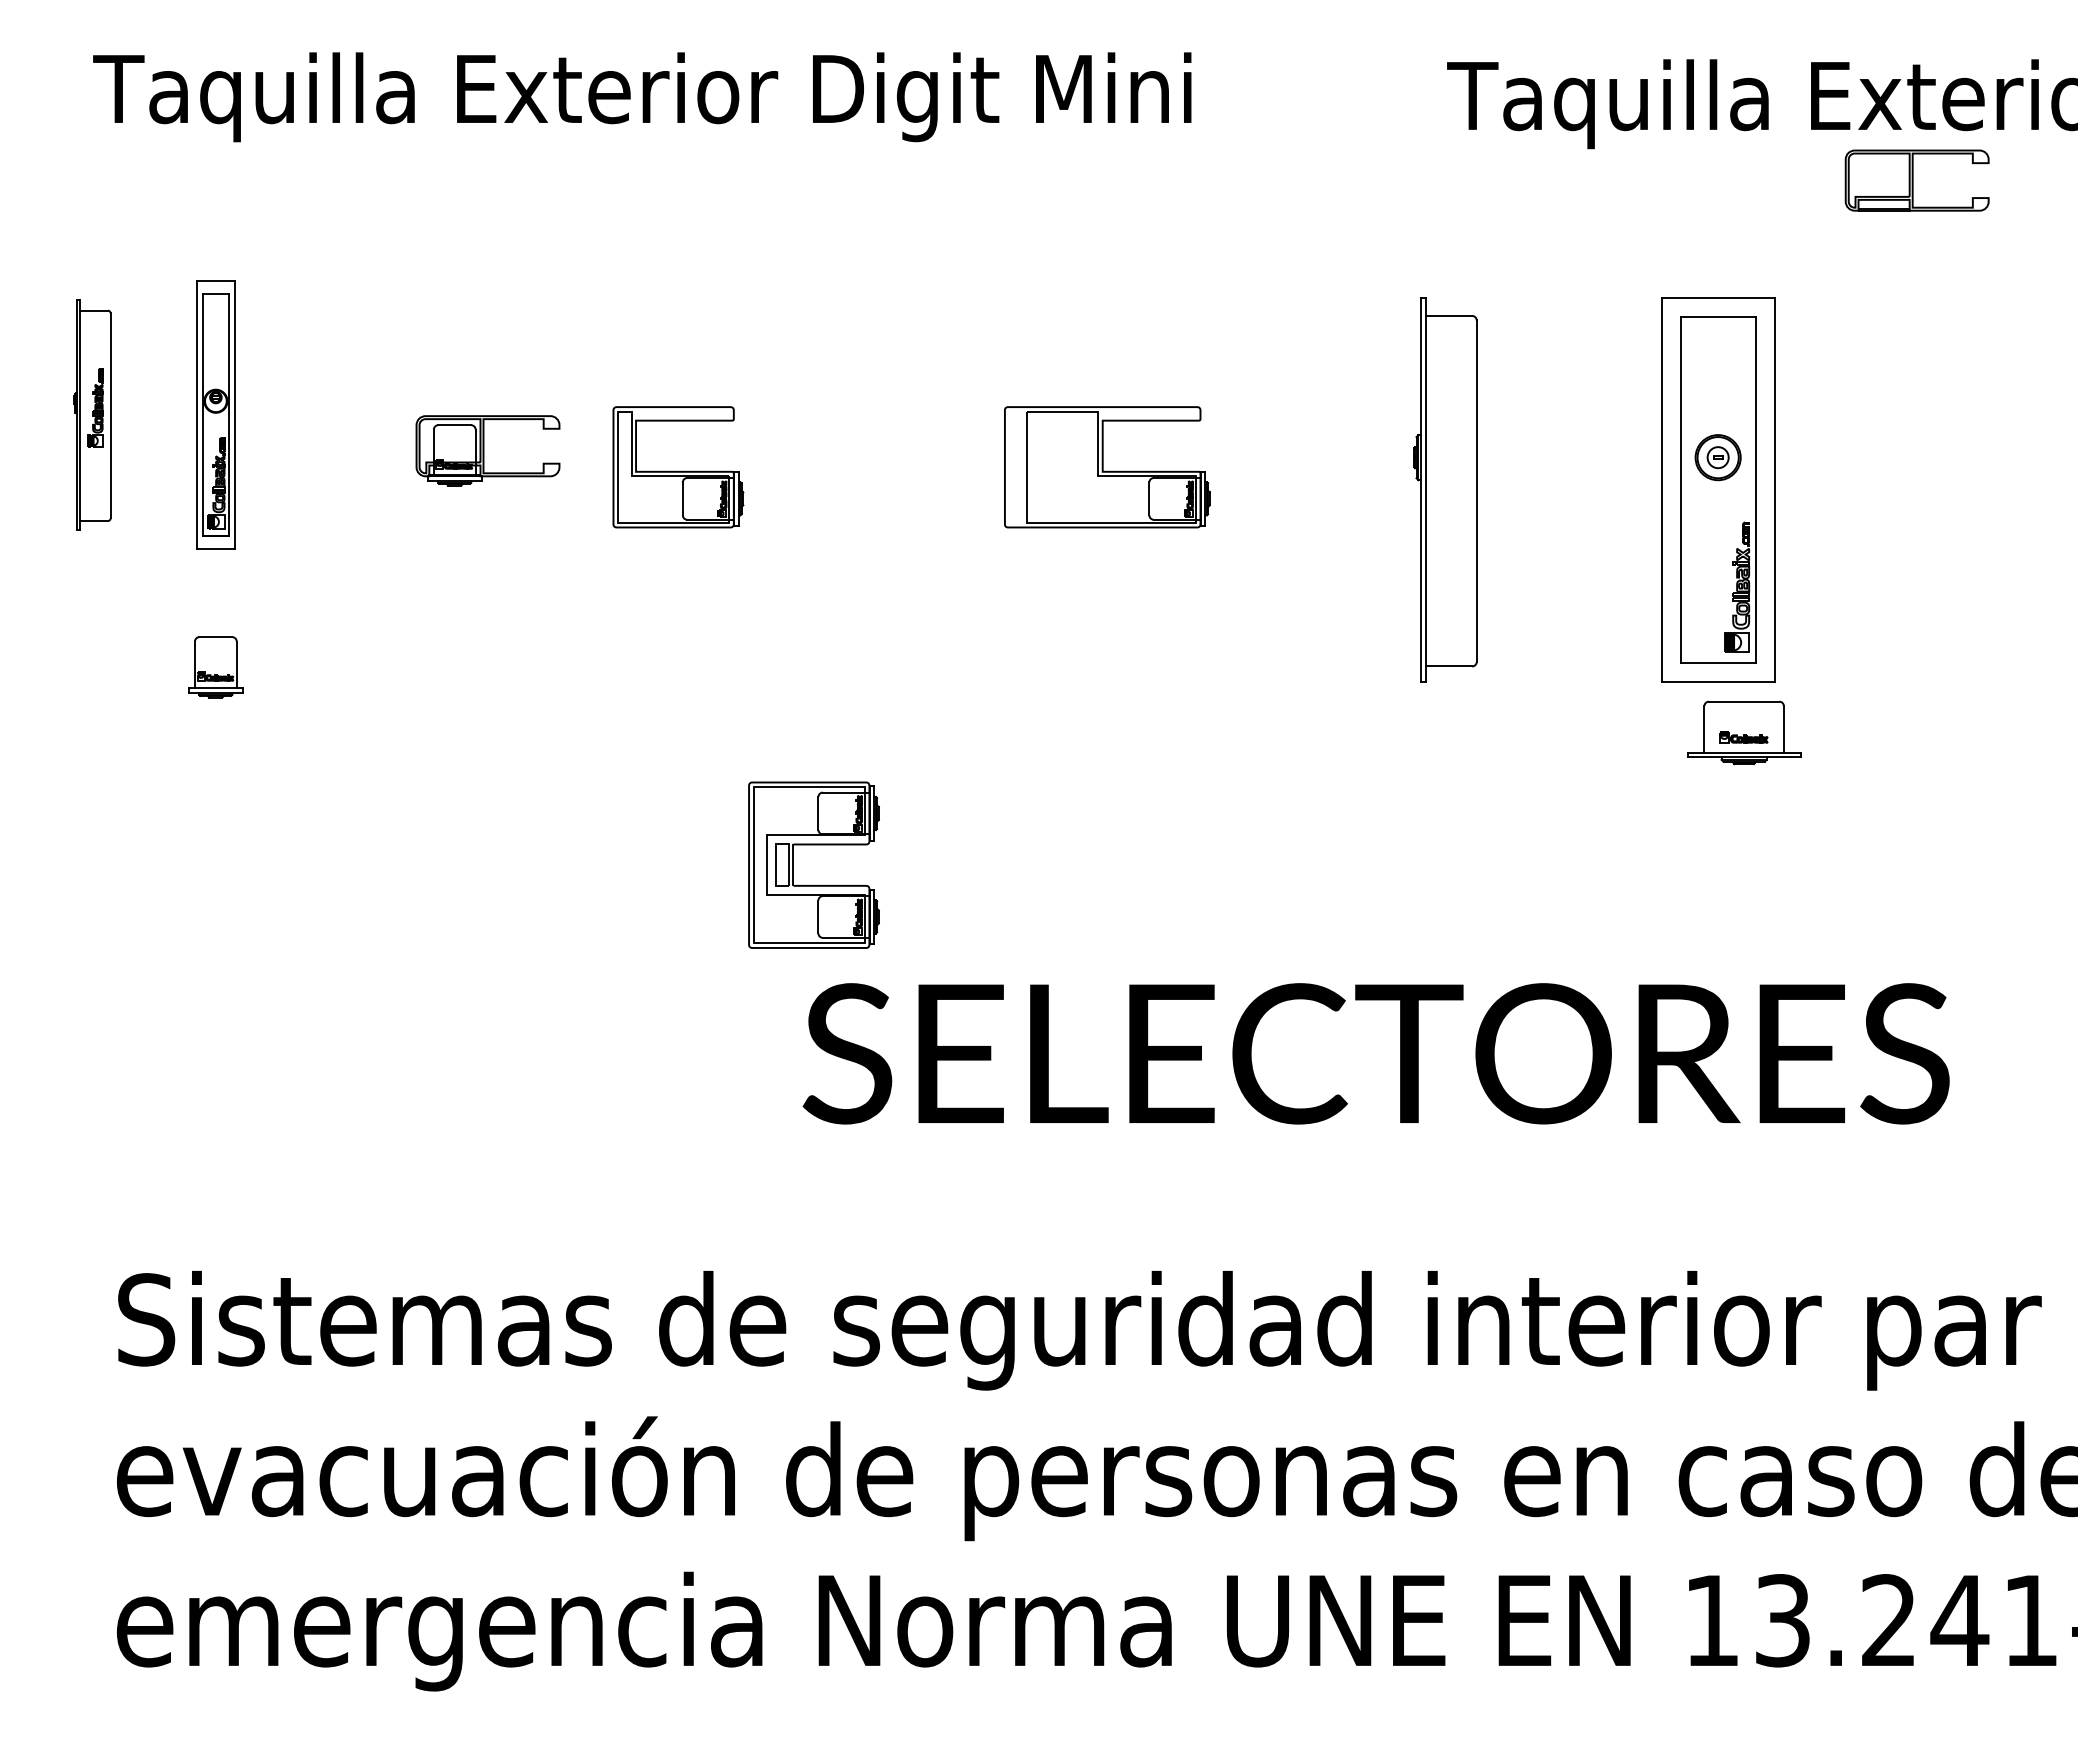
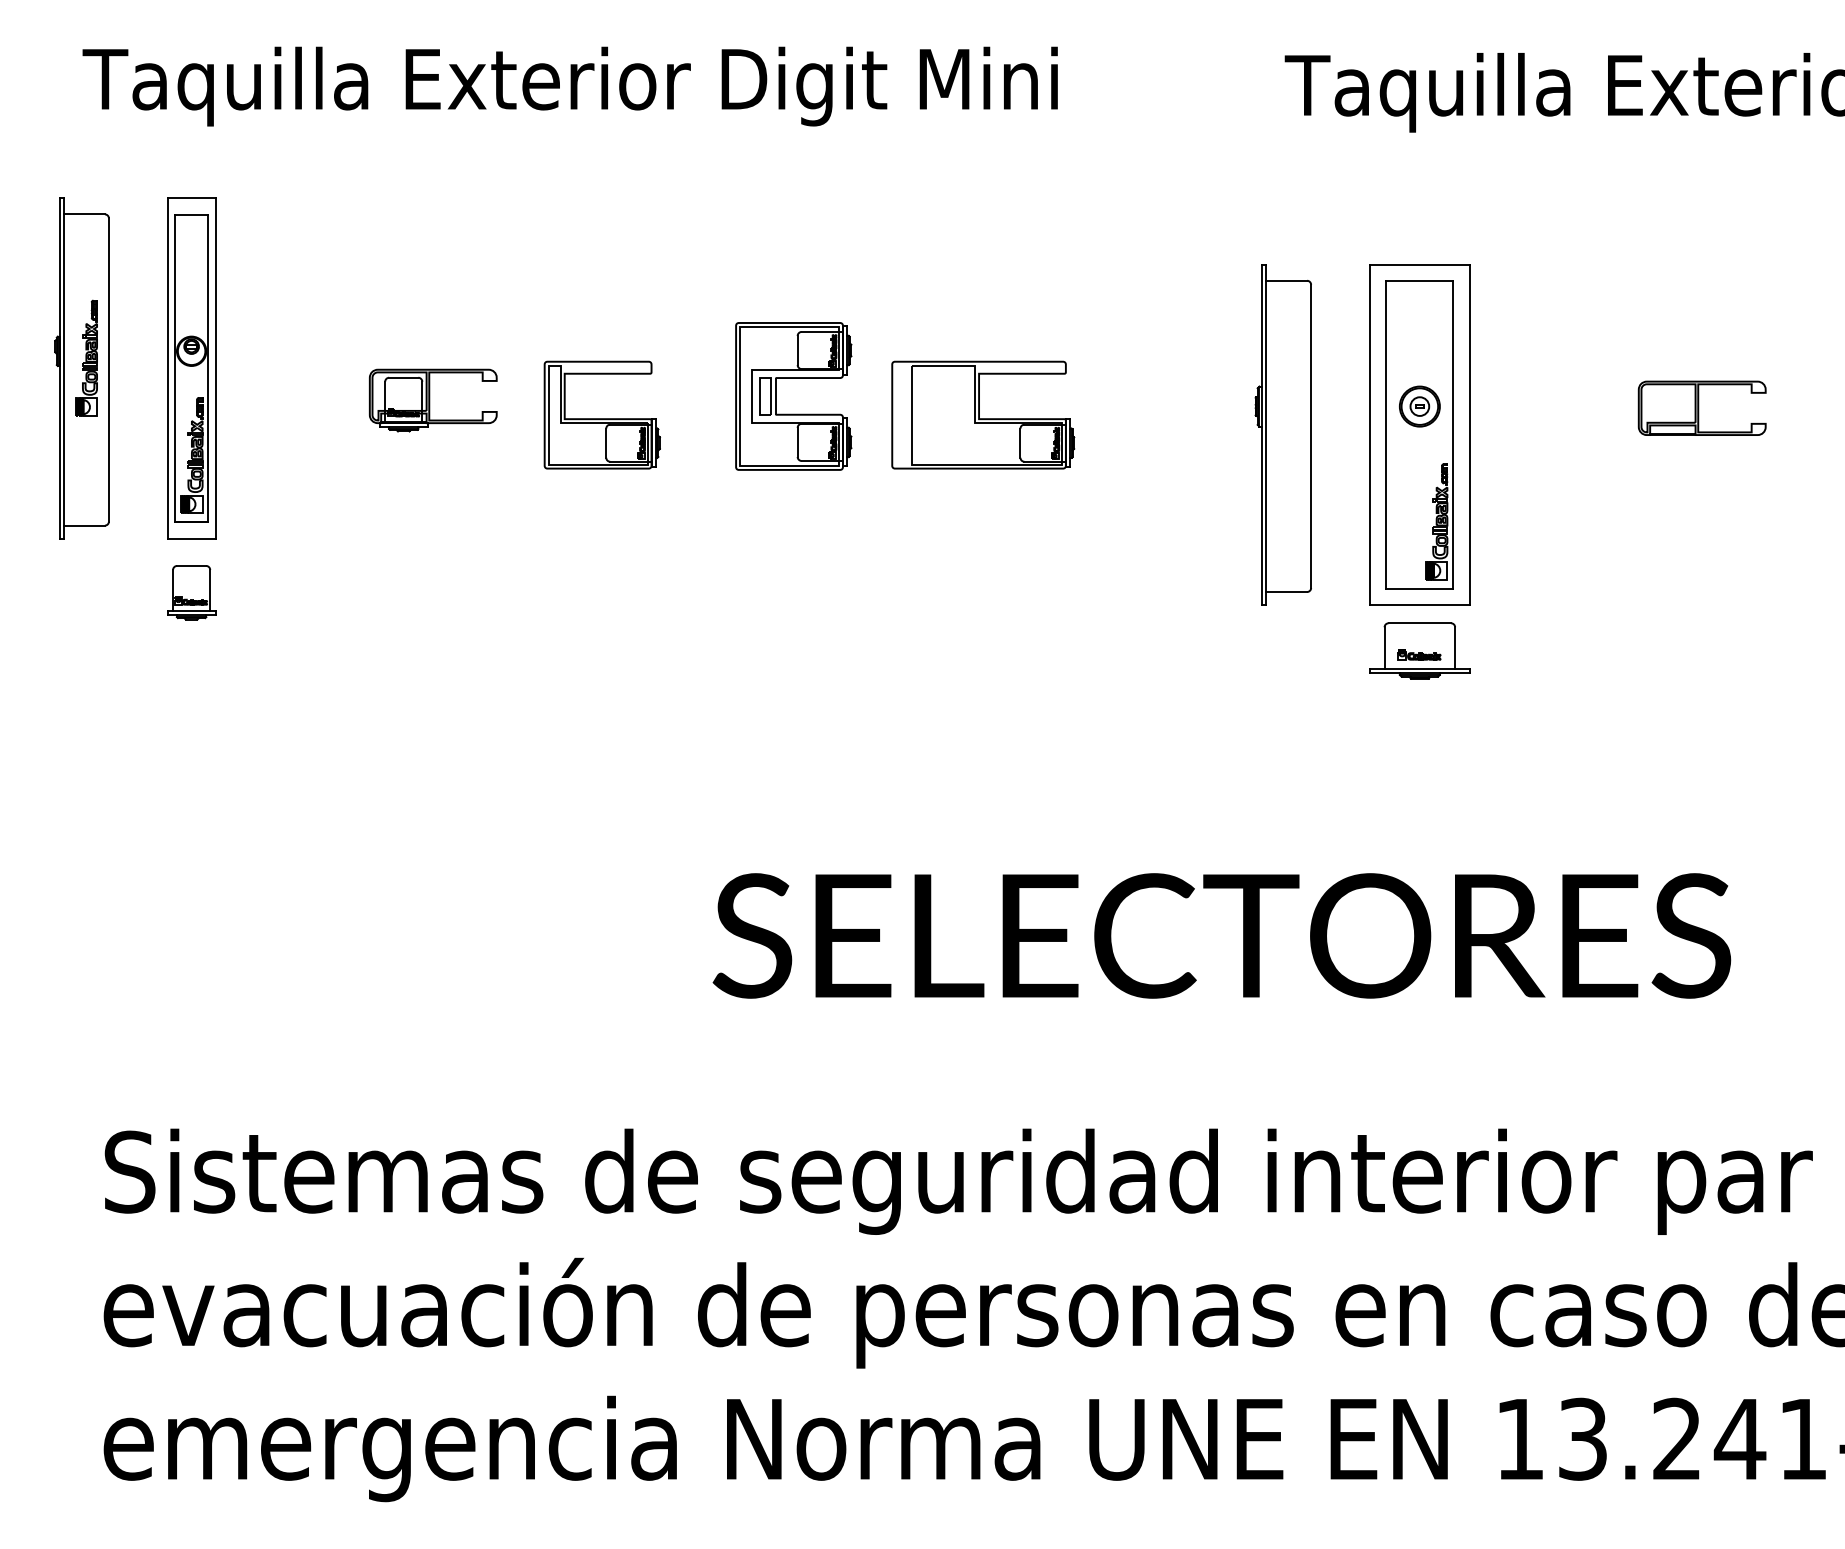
part: (1916, 180) -> (1701, 408), moved
part: (92, 414) -> (82, 368), size x1.67
part: (215, 414) -> (191, 368), size x1.43
part: (1718, 489) -> (1420, 434), moved
part: (1744, 732) -> (1420, 650), moved
part: (813, 845) -> (793, 378), moved

